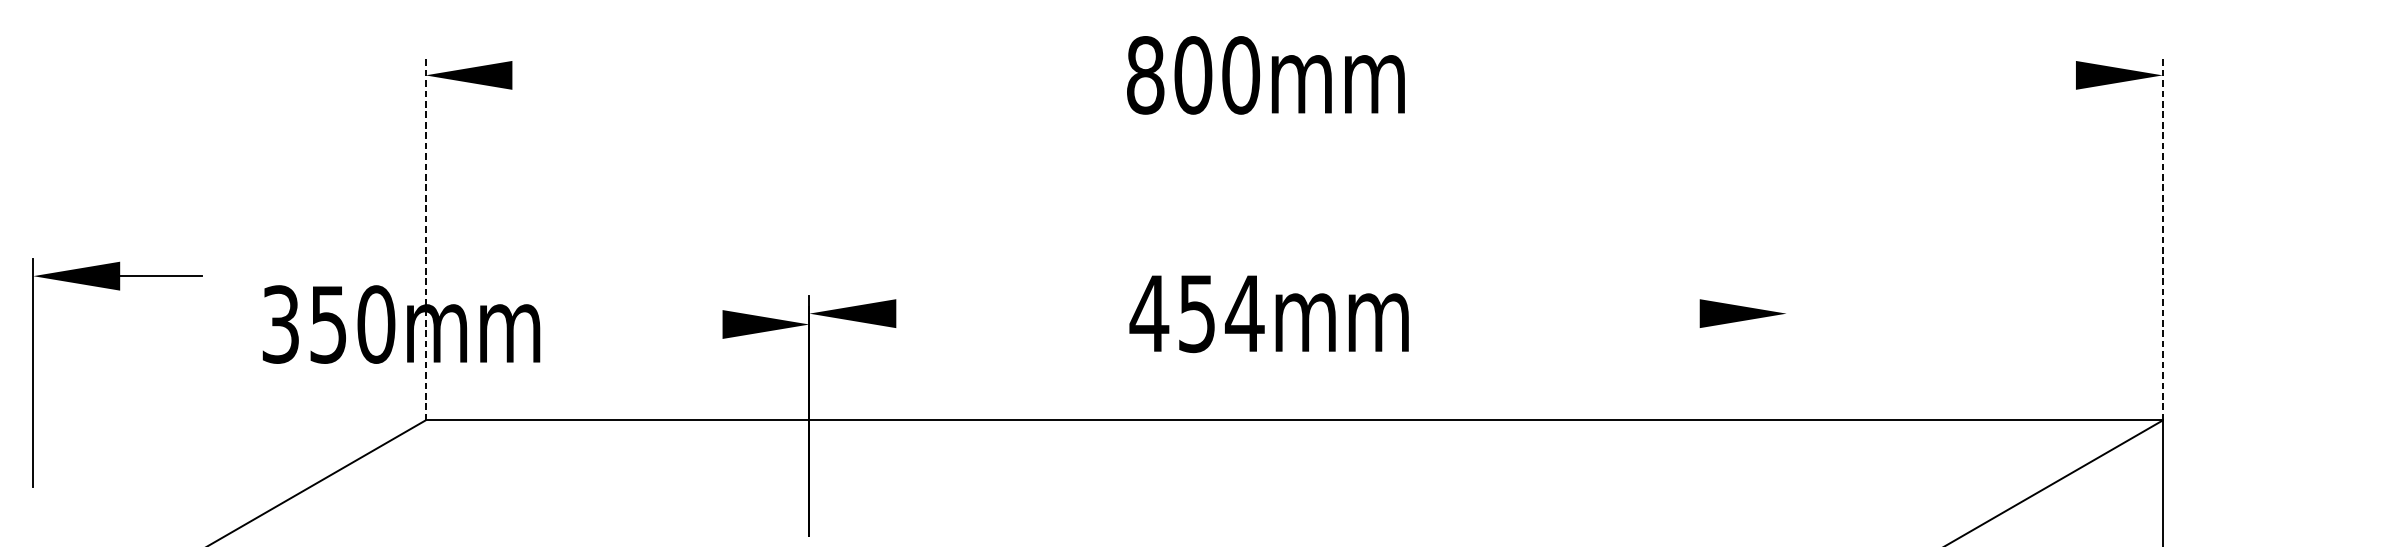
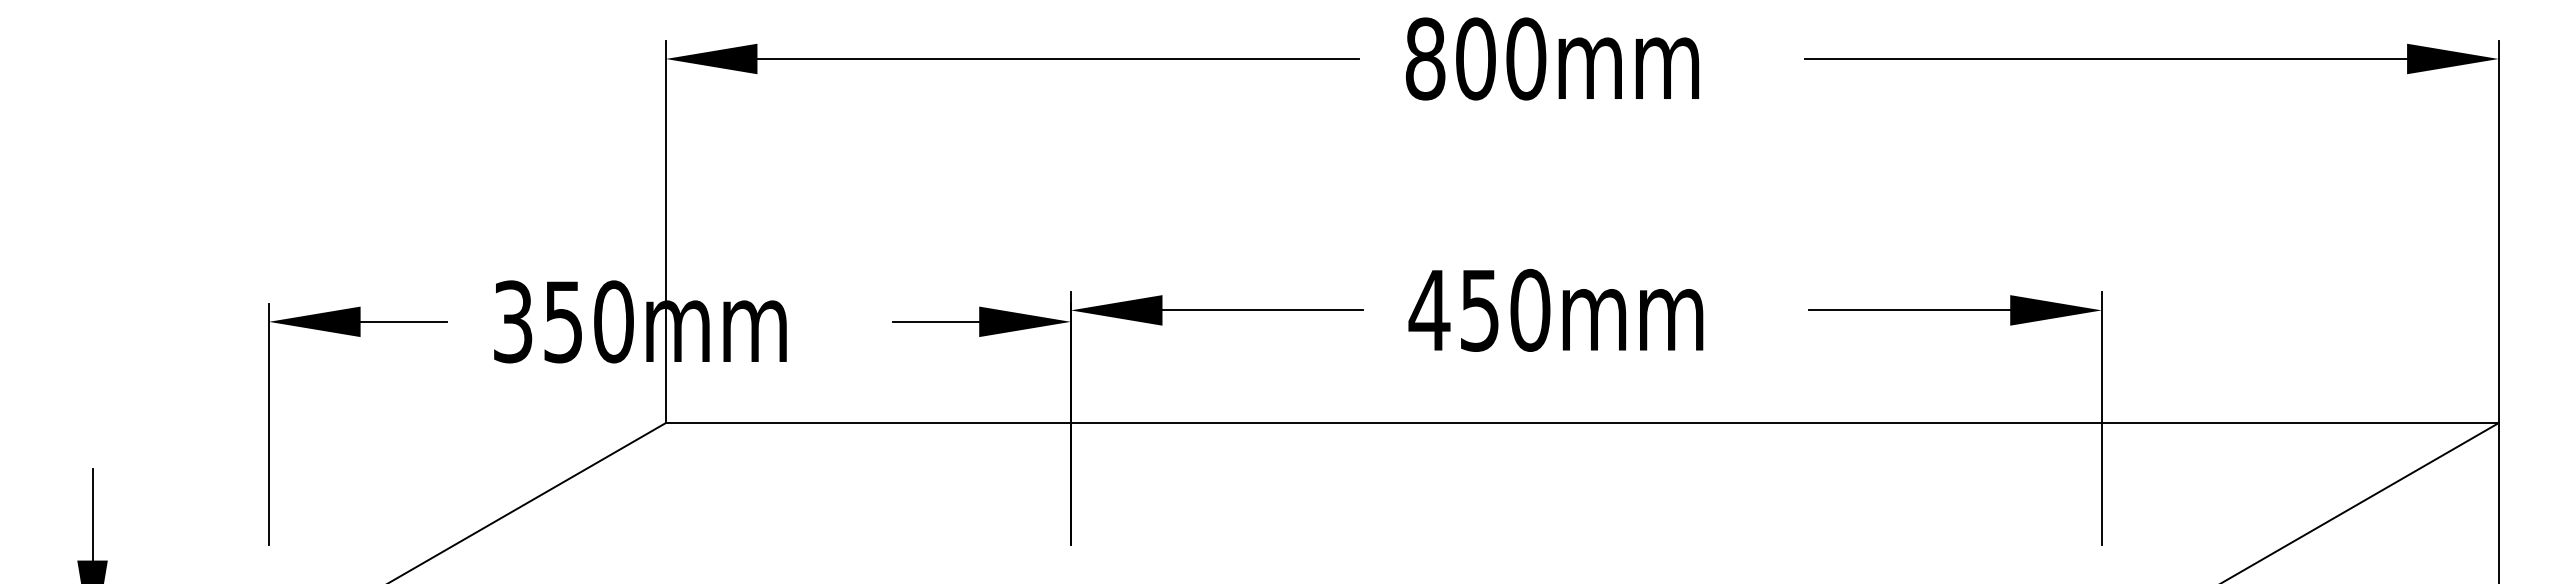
line: (797, 75) -> (1058, 59), added
line: (1791, 75) -> (2106, 59), added
line: (425, 238) -> (665, 231), dashed -> solid
line: (2162, 238) -> (2498, 231), dashed -> solid
part: (117, 290) -> (357, 336), moved
text: (1245, 312) -> (1530, 309), 454mm -> 450mm
line: (991, 313) -> (1262, 310), added
line: (1604, 313) -> (1909, 310), added
line: (681, 324) -> (935, 321), added
line: (1786, 416) -> (2101, 418), added

